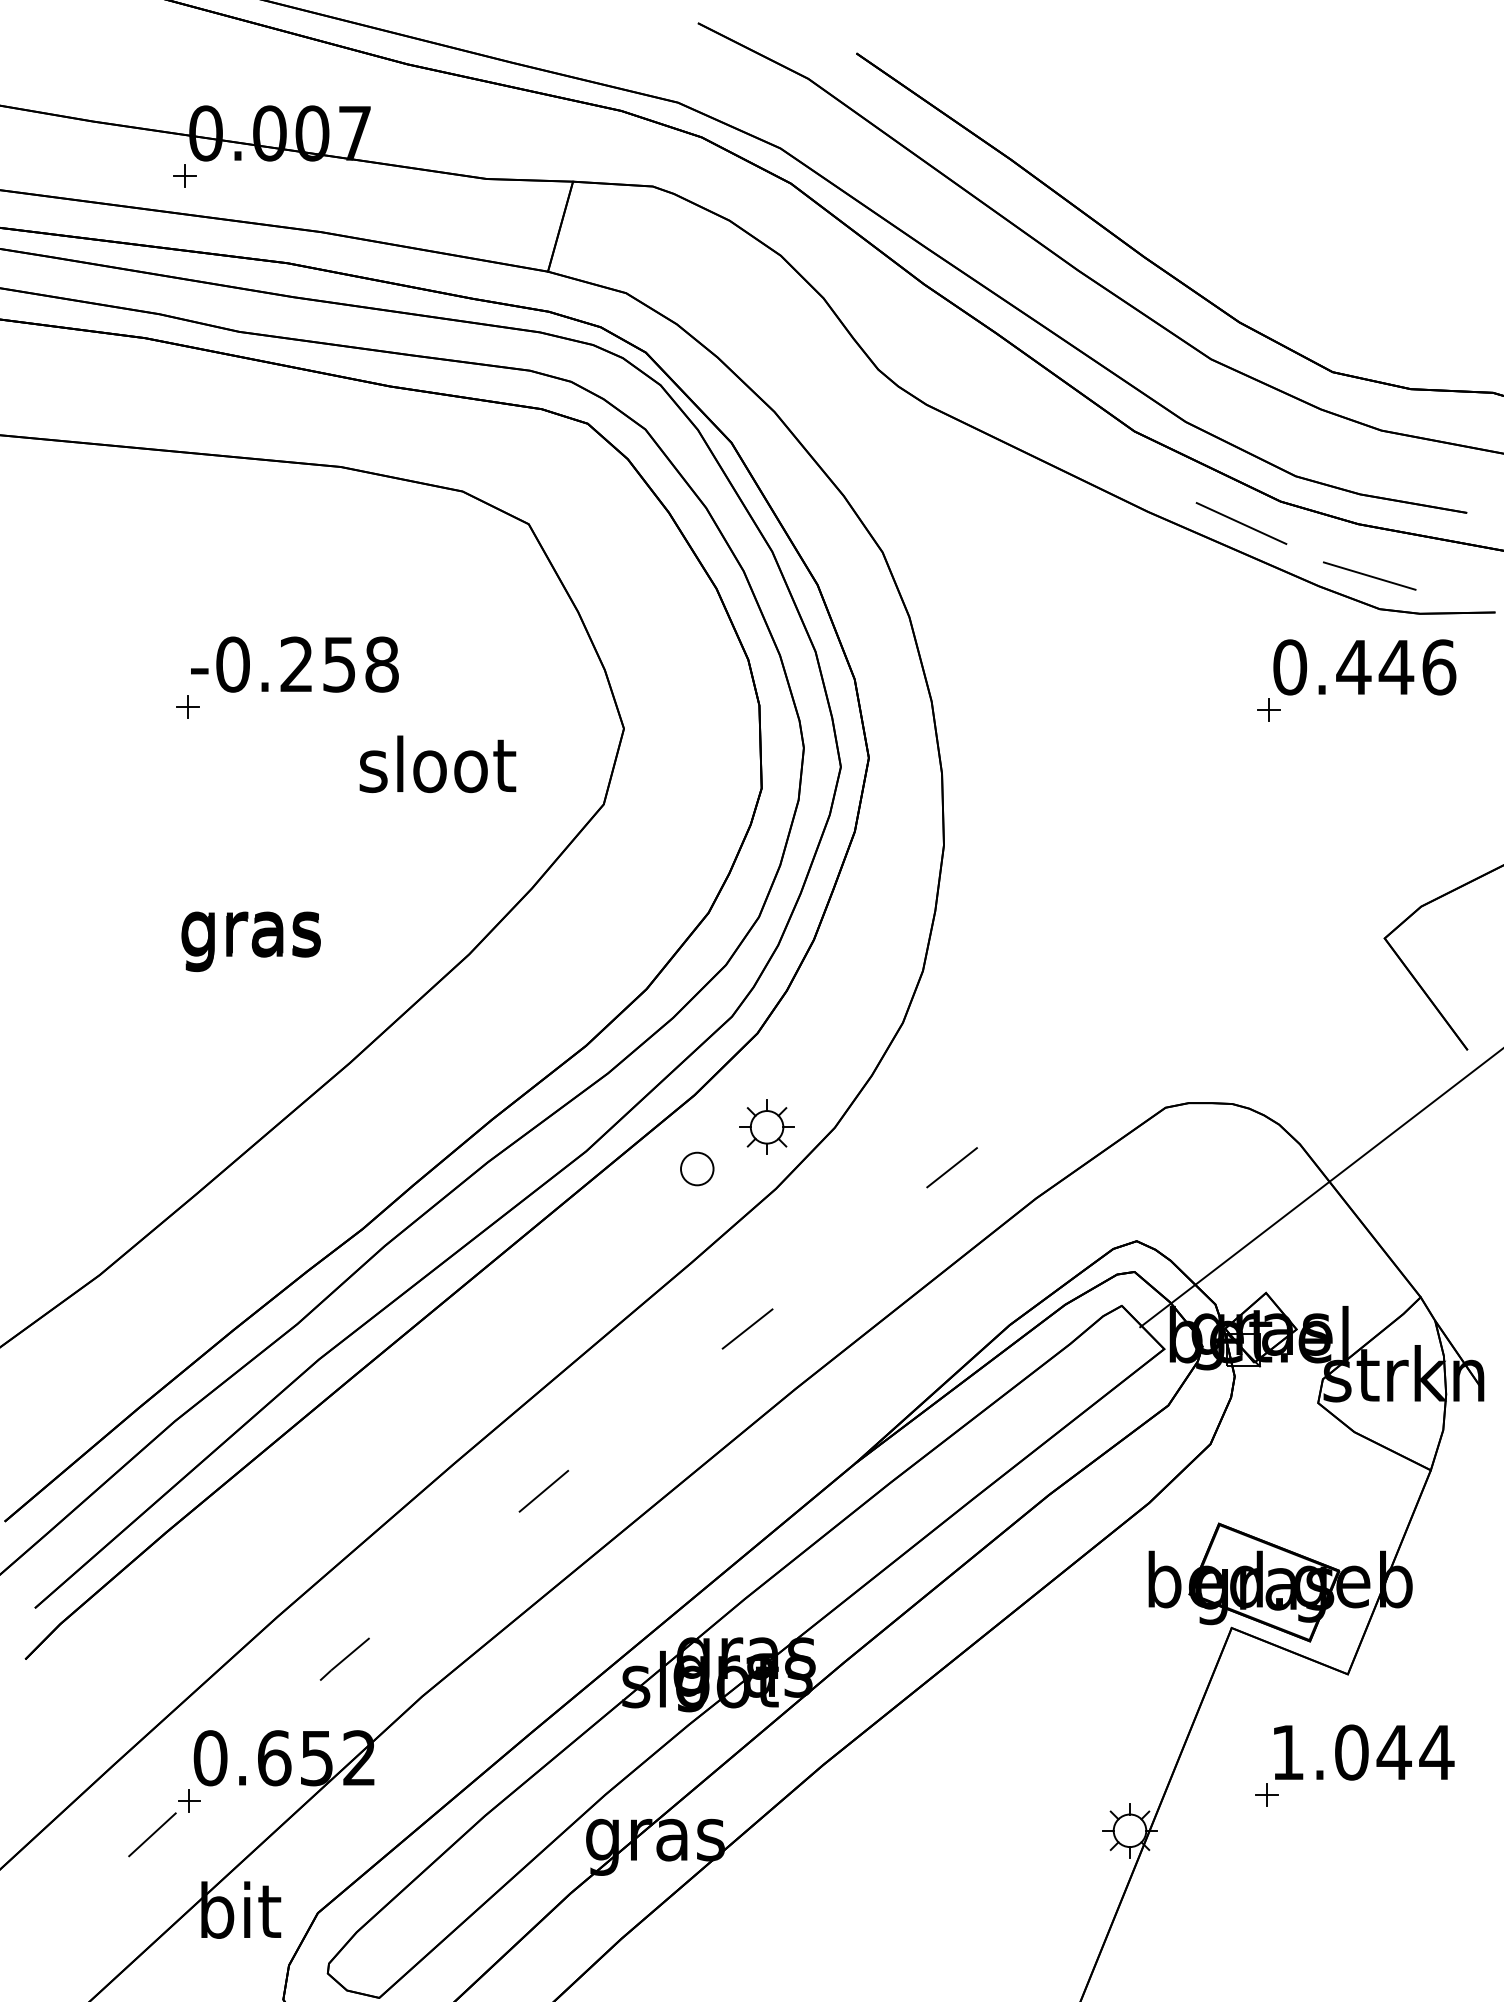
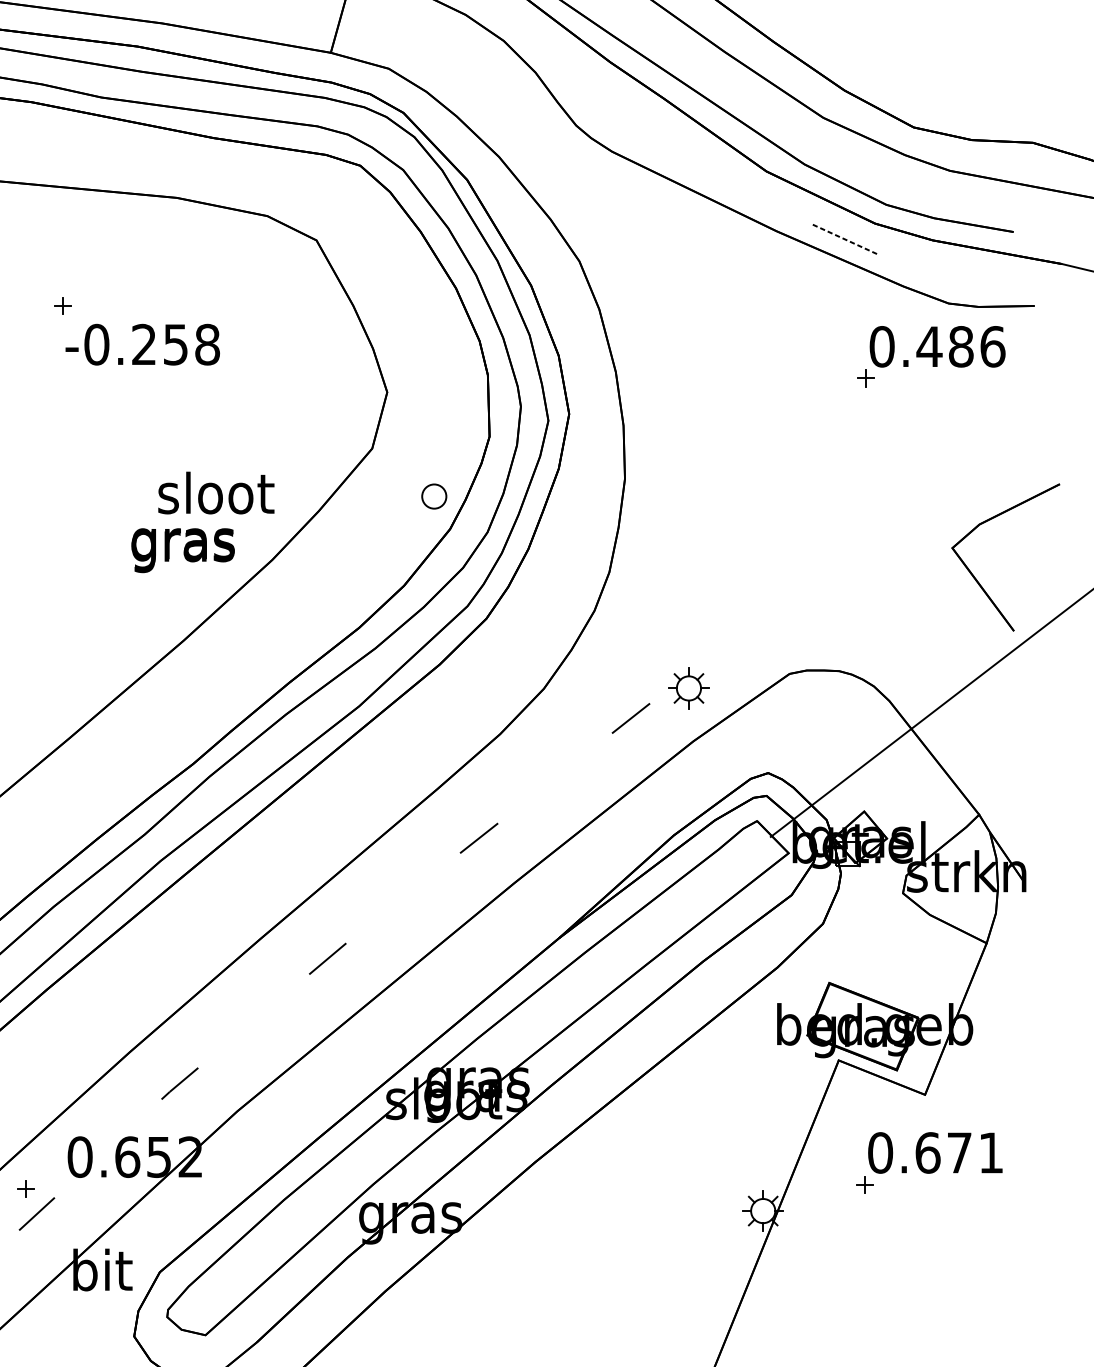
line: (1241, 523) -> (846, 239), solid -> dashed
line: (1369, 575) -> (941, 278), removed
text: (1396, 667) -> (961, 346), 0.446 -> 0.486
part: (187, 706) -> (63, 305), moved
text: (437, 764) -> (216, 493), moved
text: (250, 941) -> (182, 550), moved
part: (766, 1126) -> (688, 687), moved
part: (697, 1168) -> (434, 496), moved
text: (1362, 1752) -> (935, 1152), 1.044 -> 0.671
part: (189, 1800) -> (25, 1188), moved

